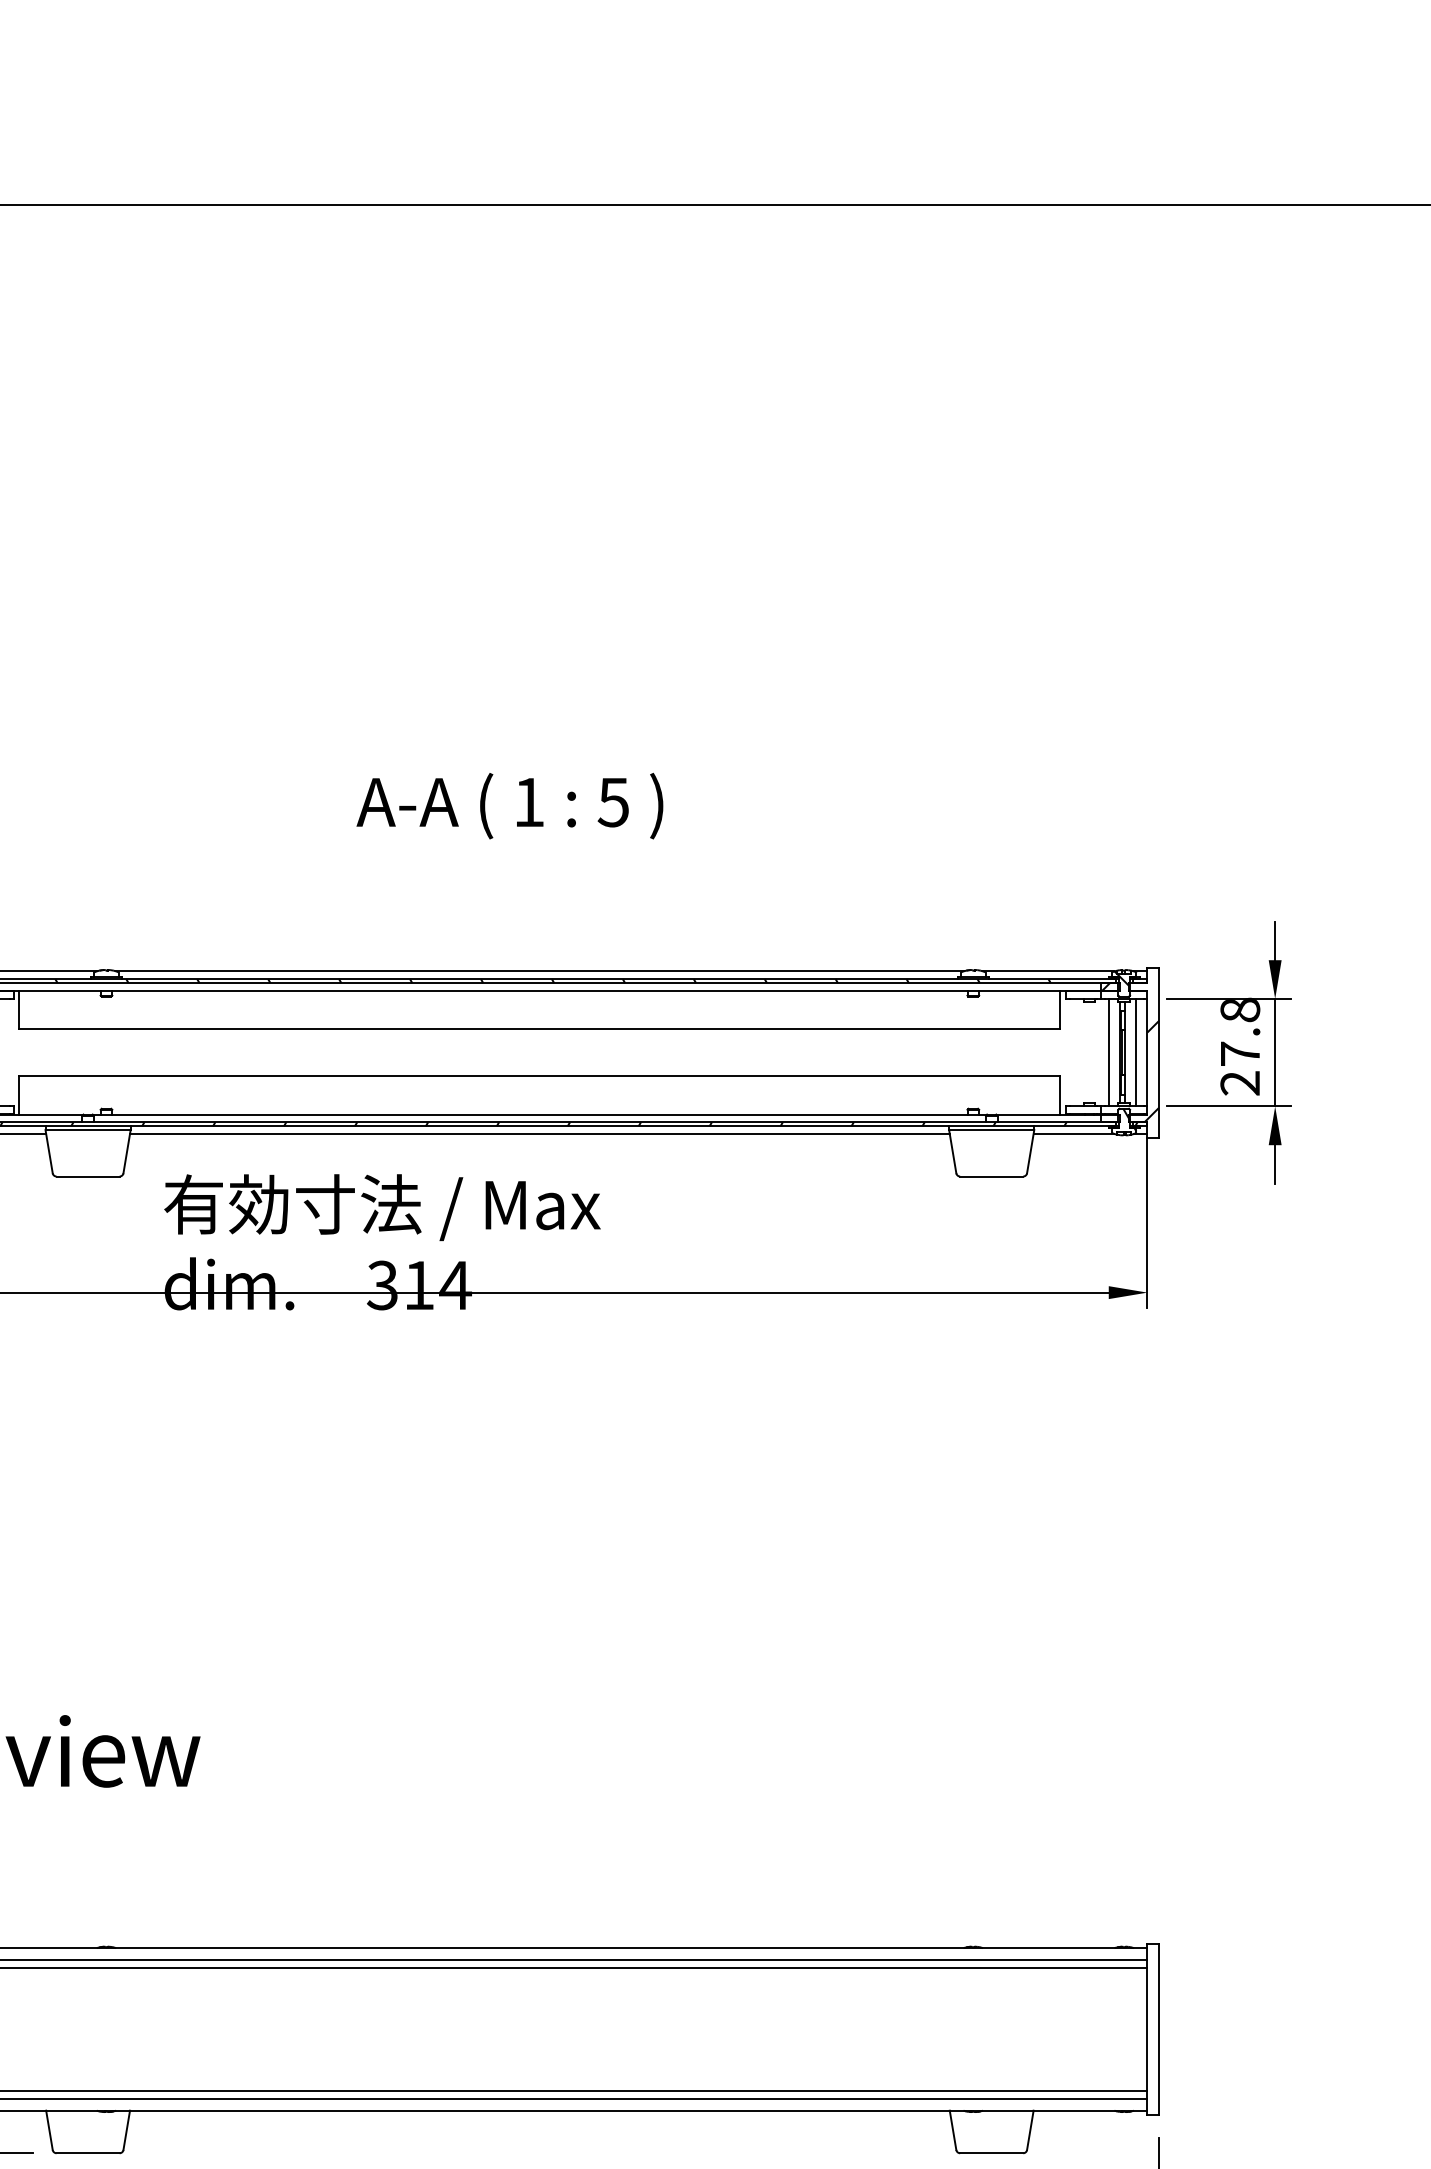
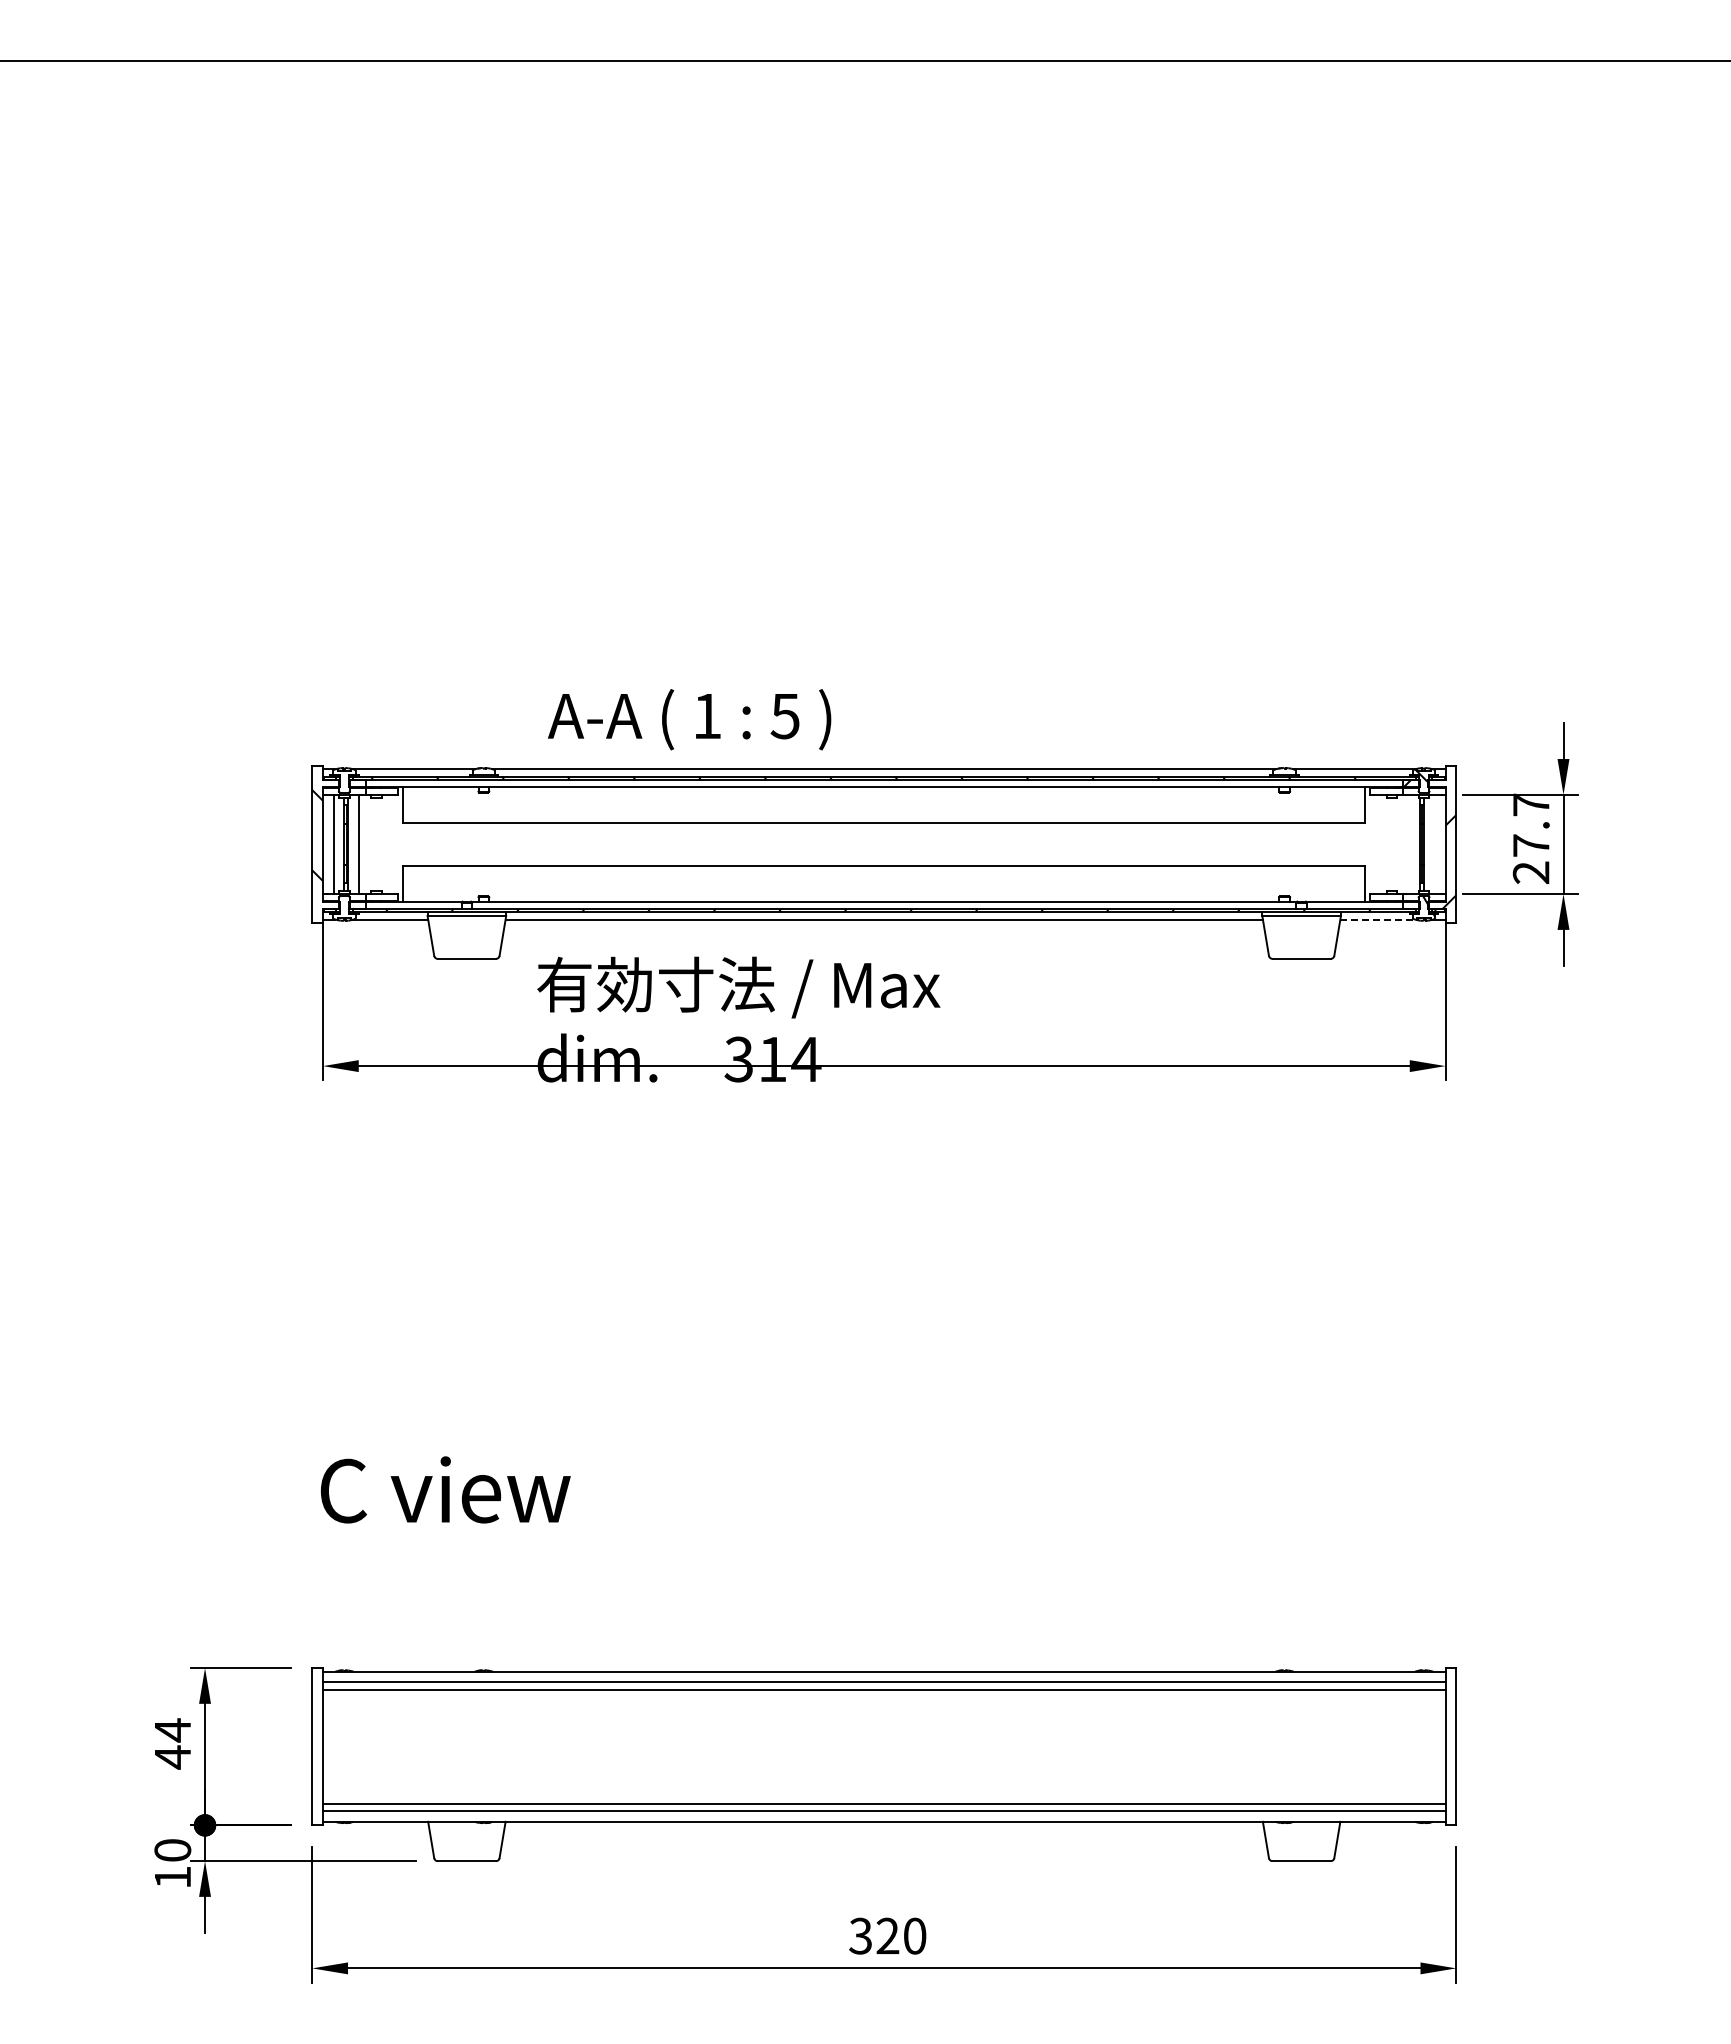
text: (509, 805) -> (689, 719), moved
text: (1240, 1009) -> (1531, 804), 27.8 -> 27.7
line: (1108, 1052) -> (1409, 844), removed
line: (1135, 1052) -> (1434, 844), removed
line: (1074, 1133) -> (1378, 919), solid -> dashed

